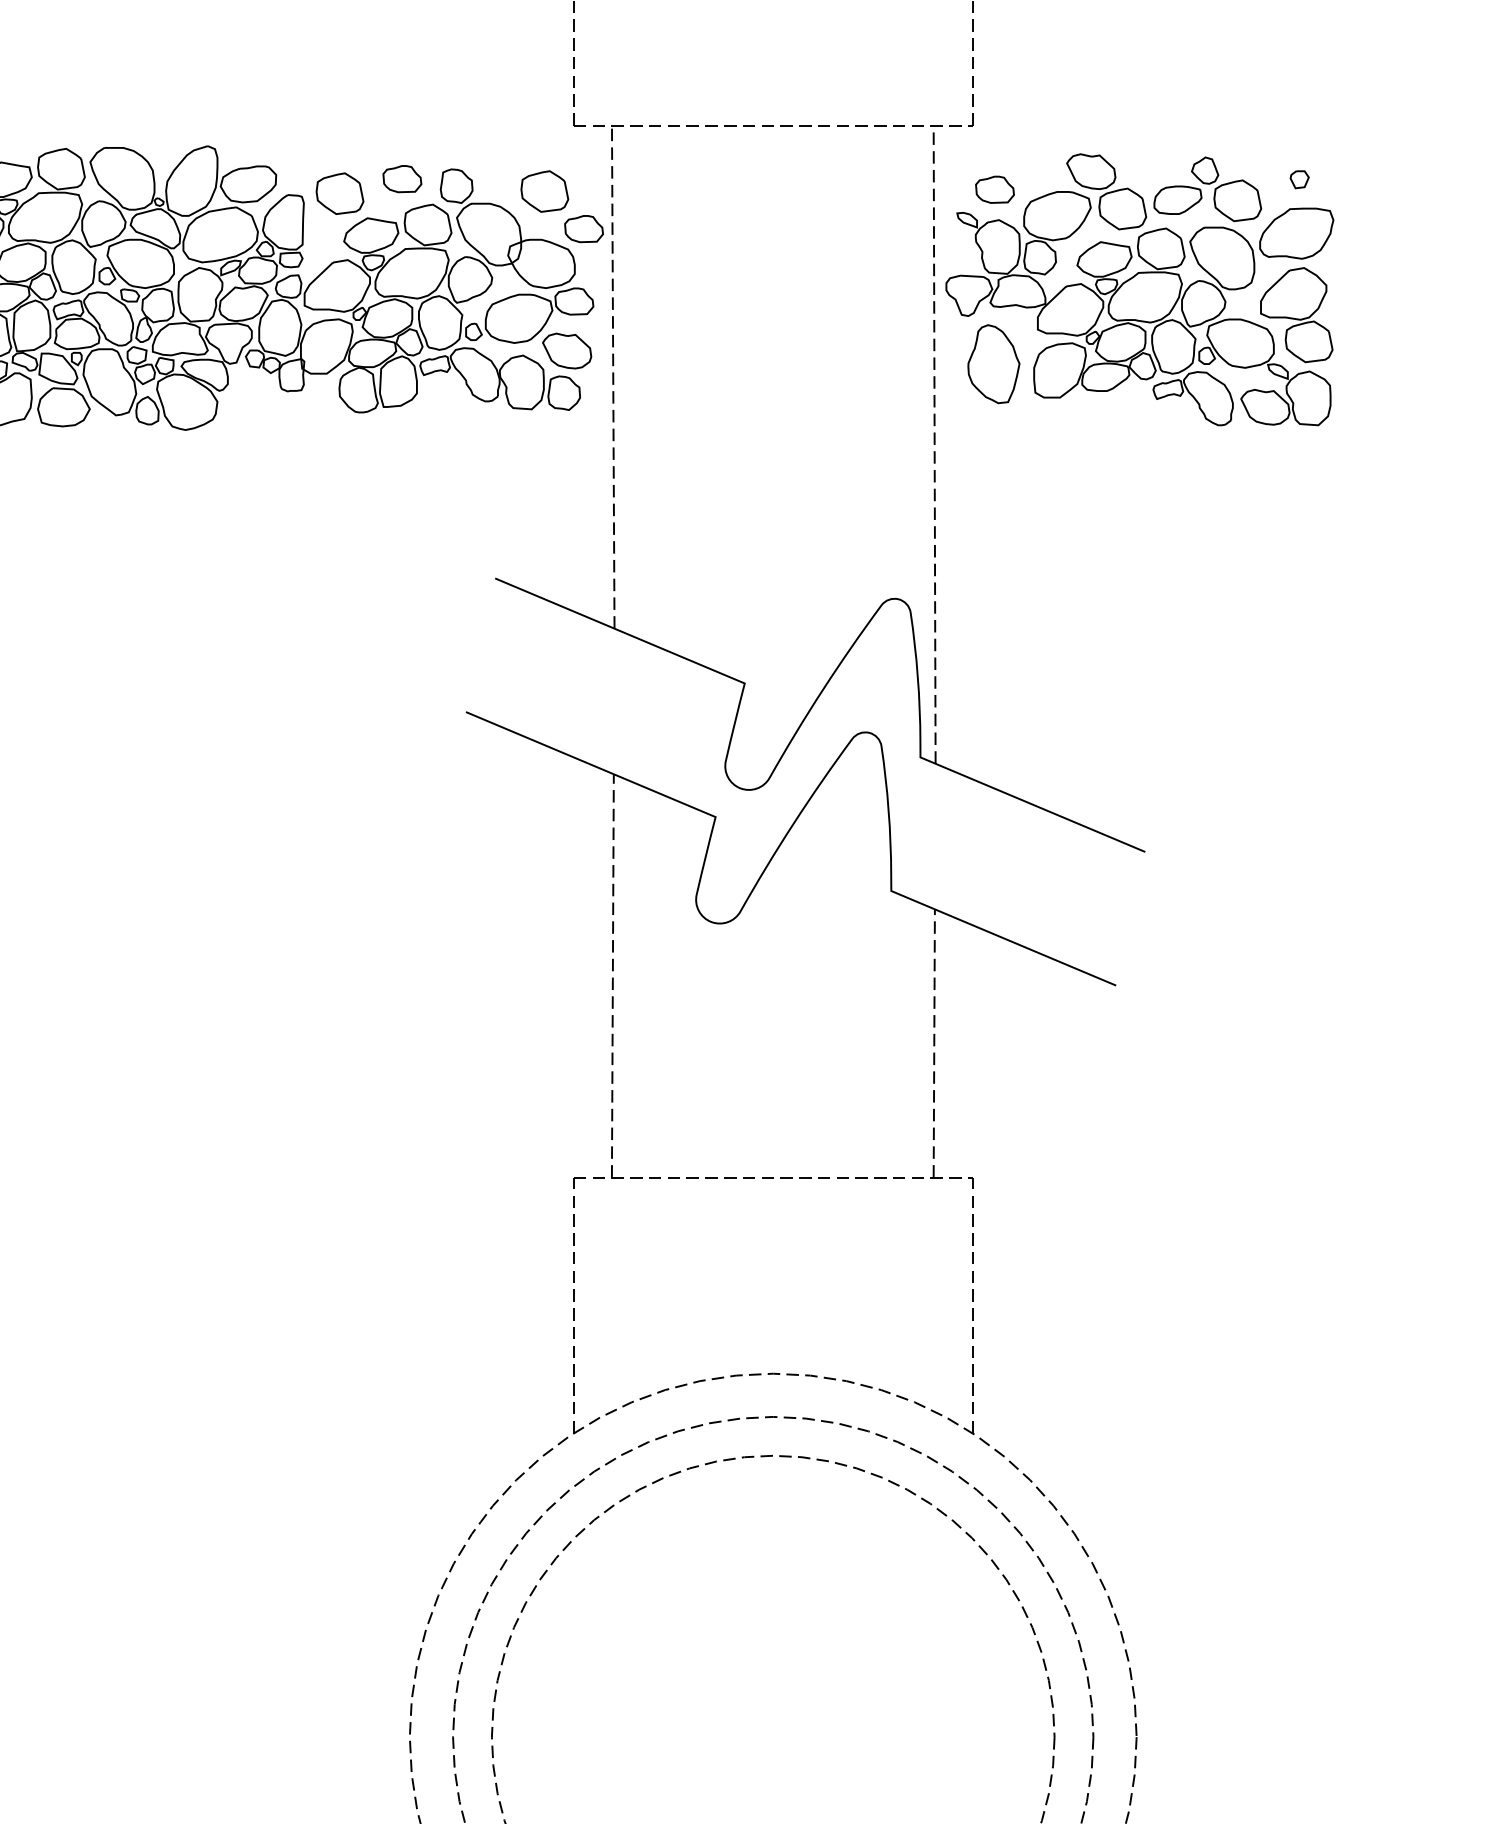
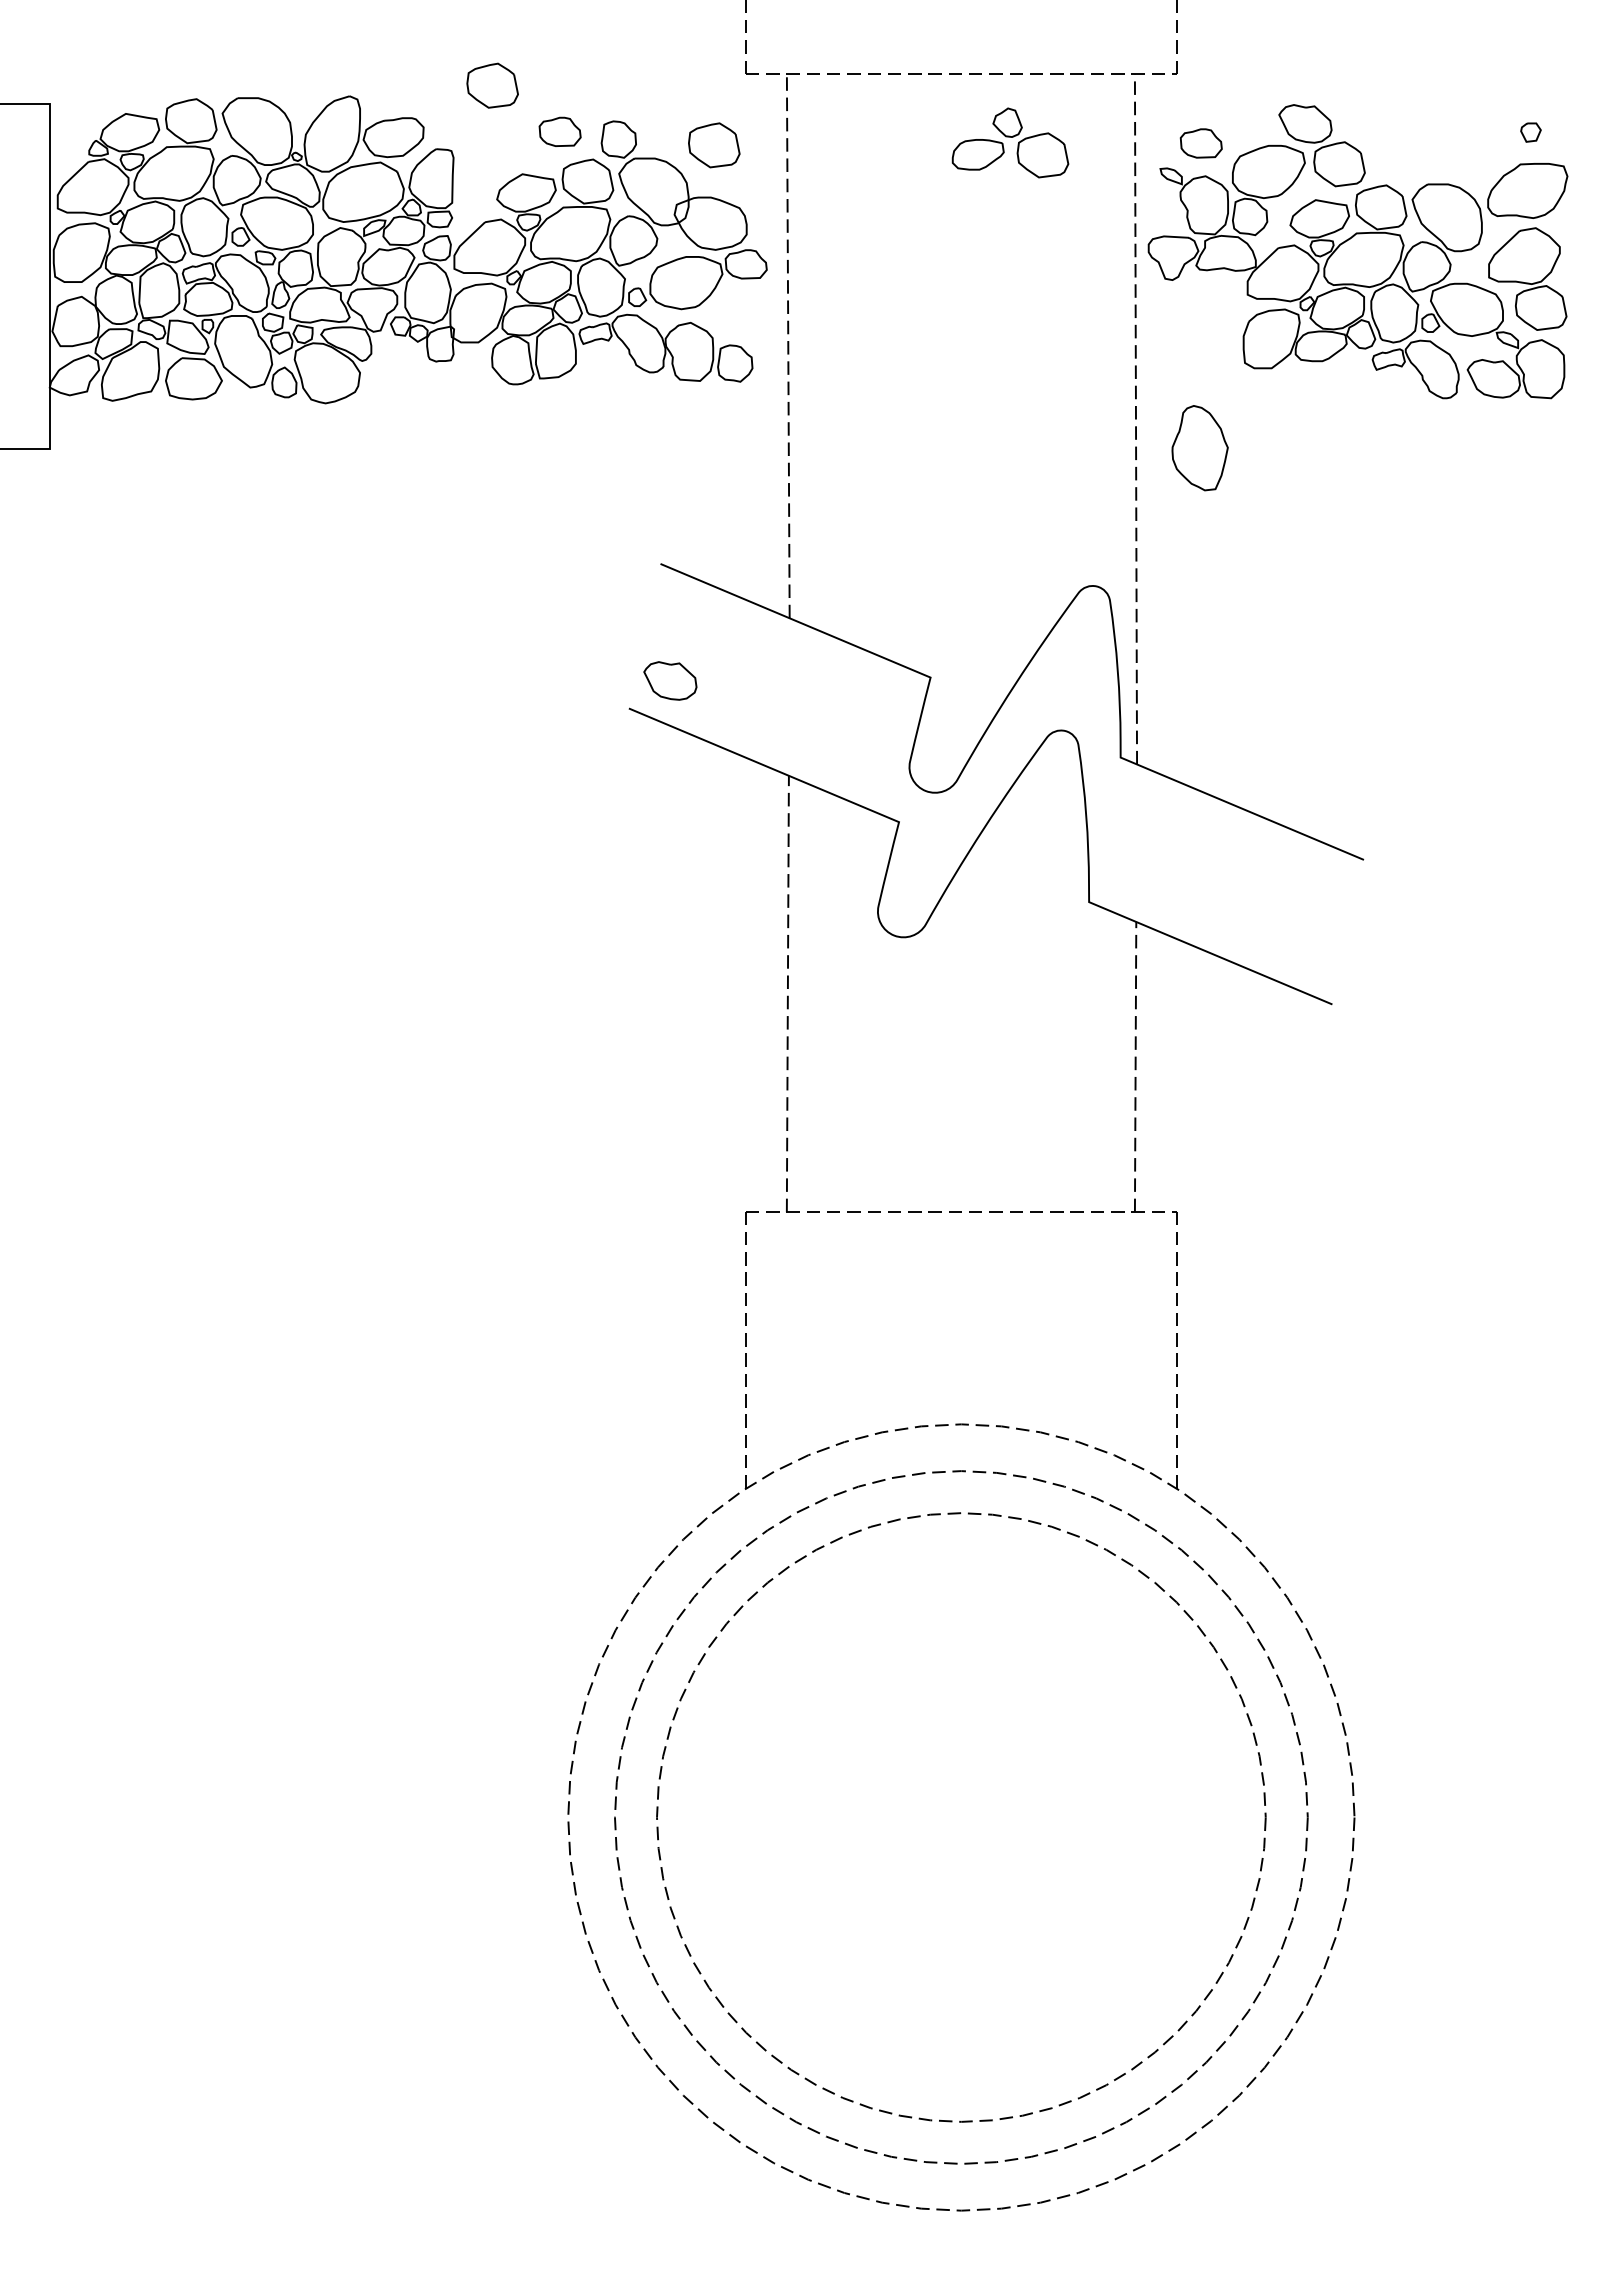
part: (1207, 188) -> (1010, 142), moved
part: (339, 193) -> (492, 85), moved
part: (583, 228) -> (756, 185), removed
part: (567, 350) -> (670, 680), moved
part: (993, 364) -> (1199, 448), moved

